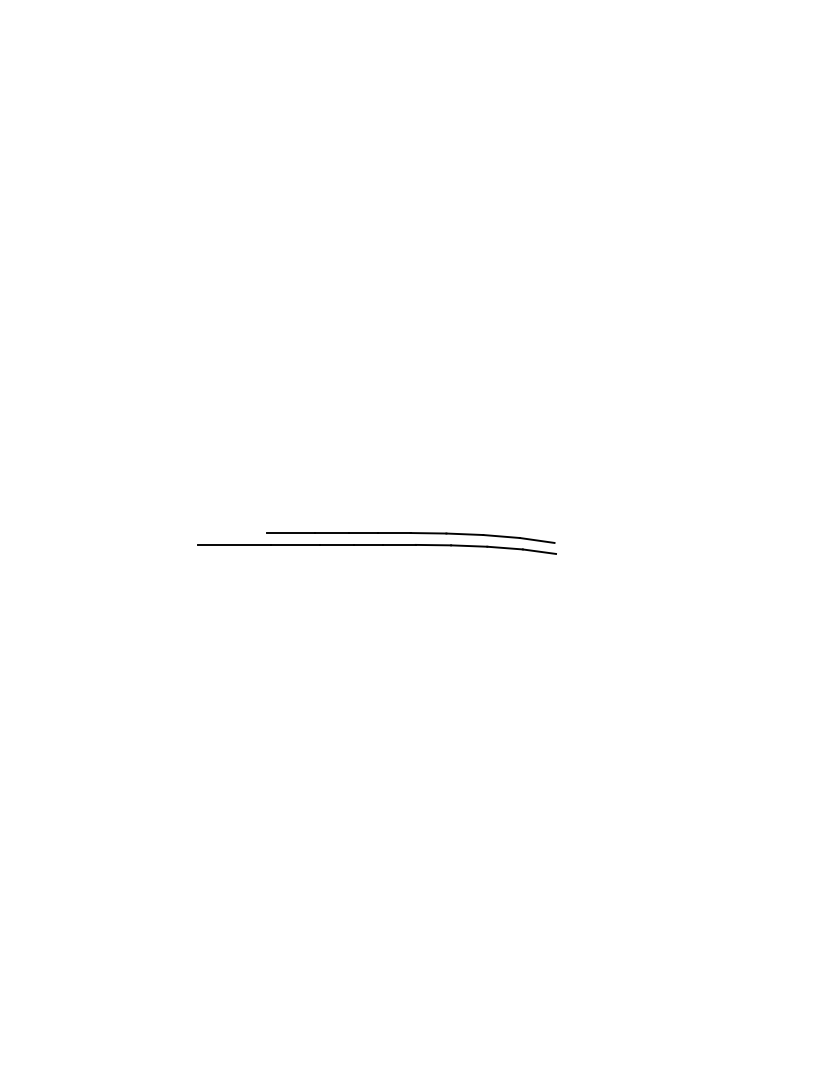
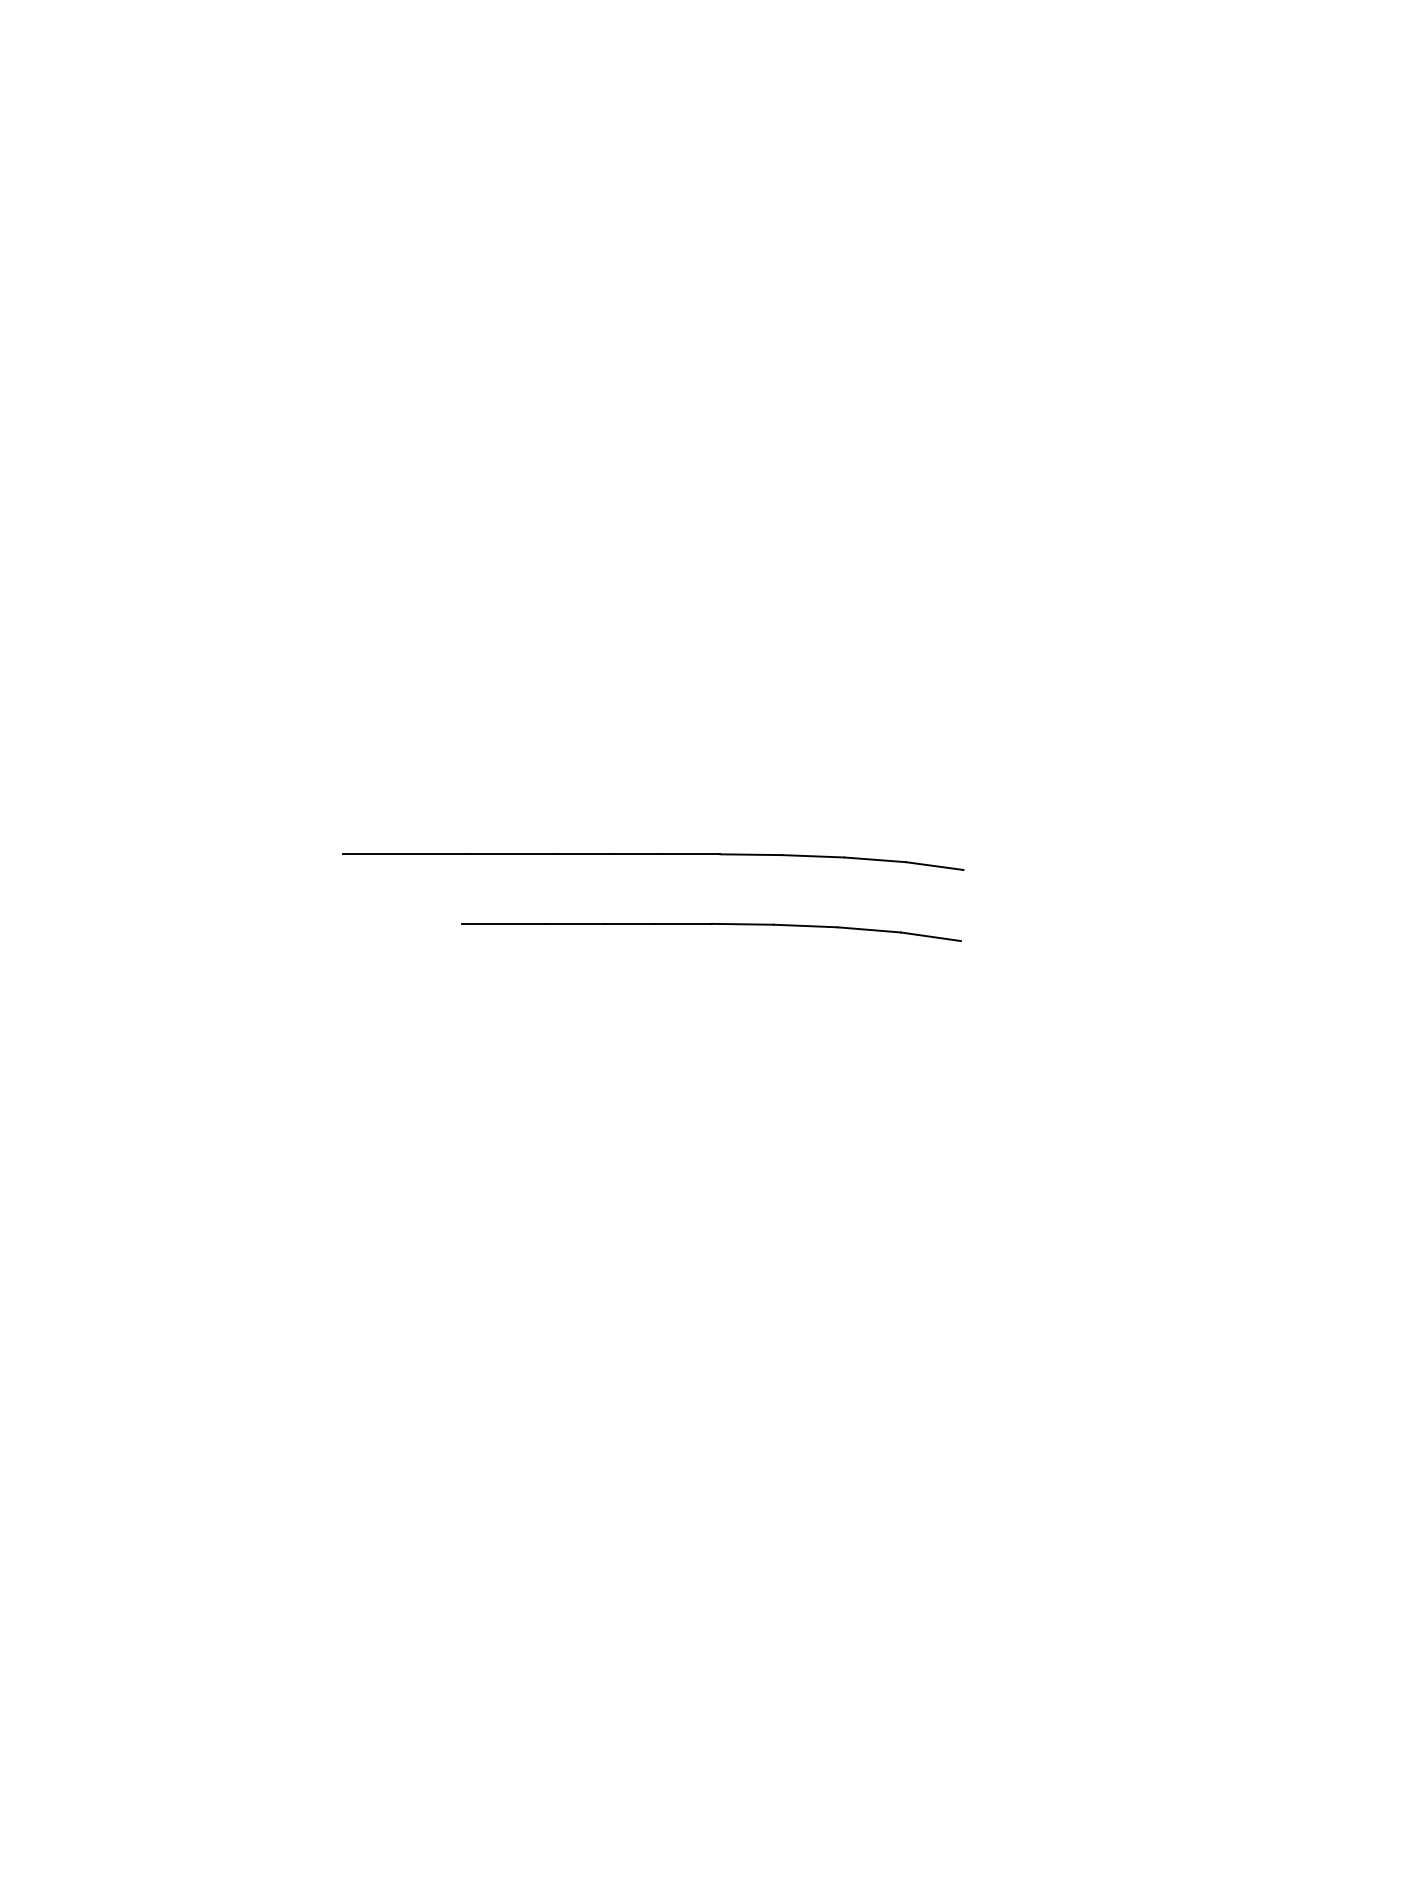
part: (376, 549) -> (652, 862), moved

